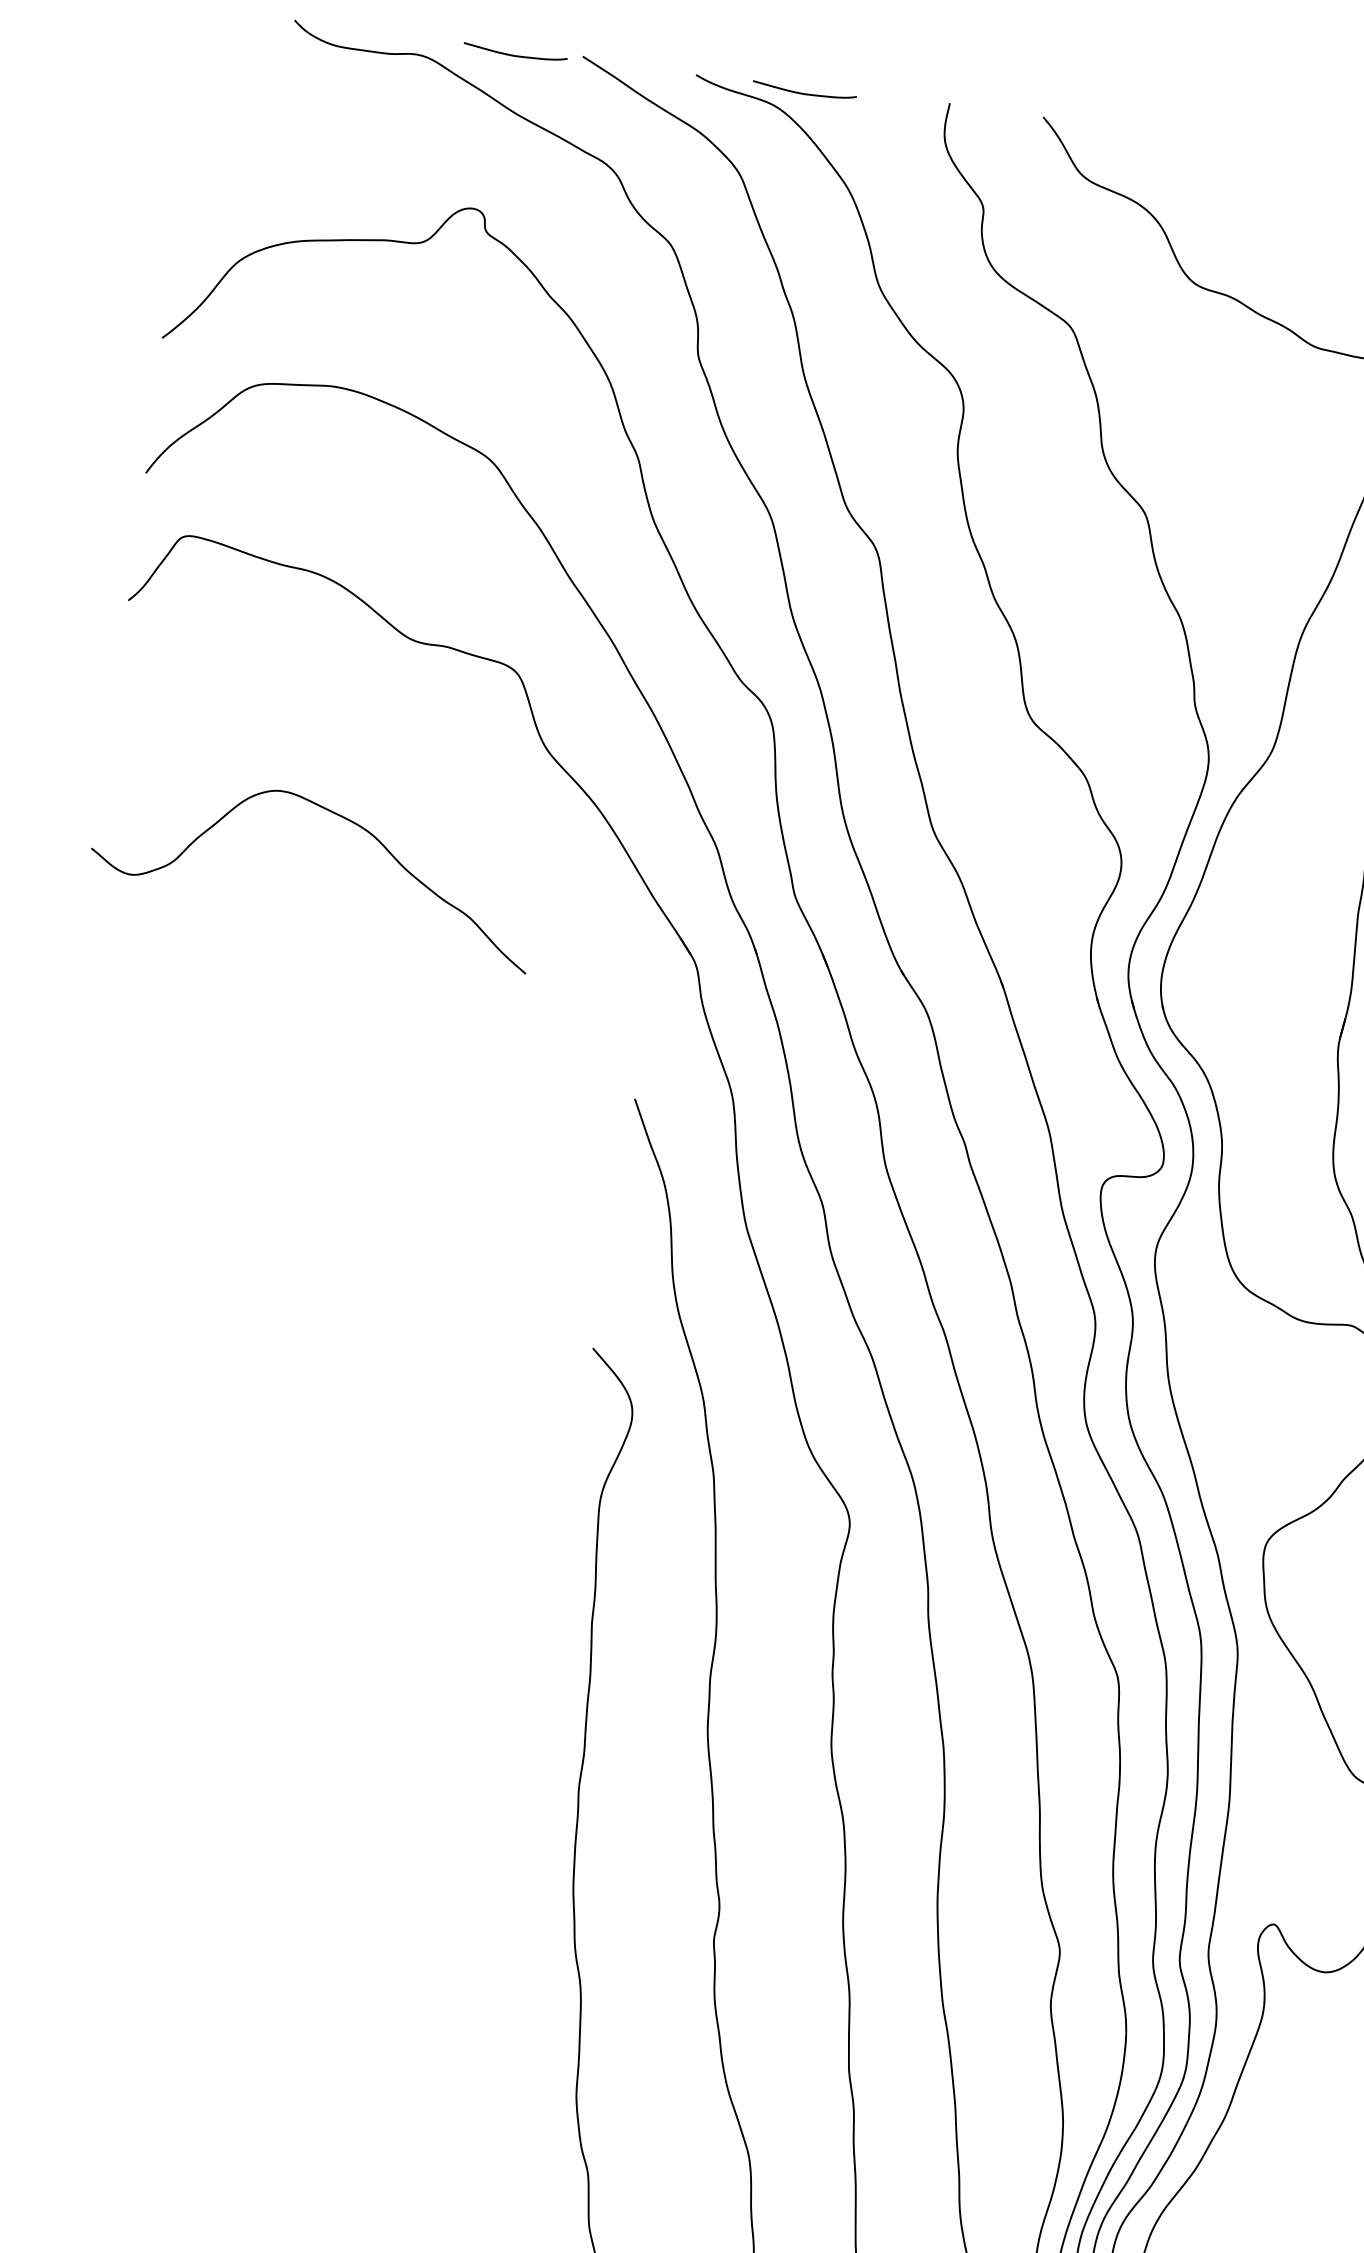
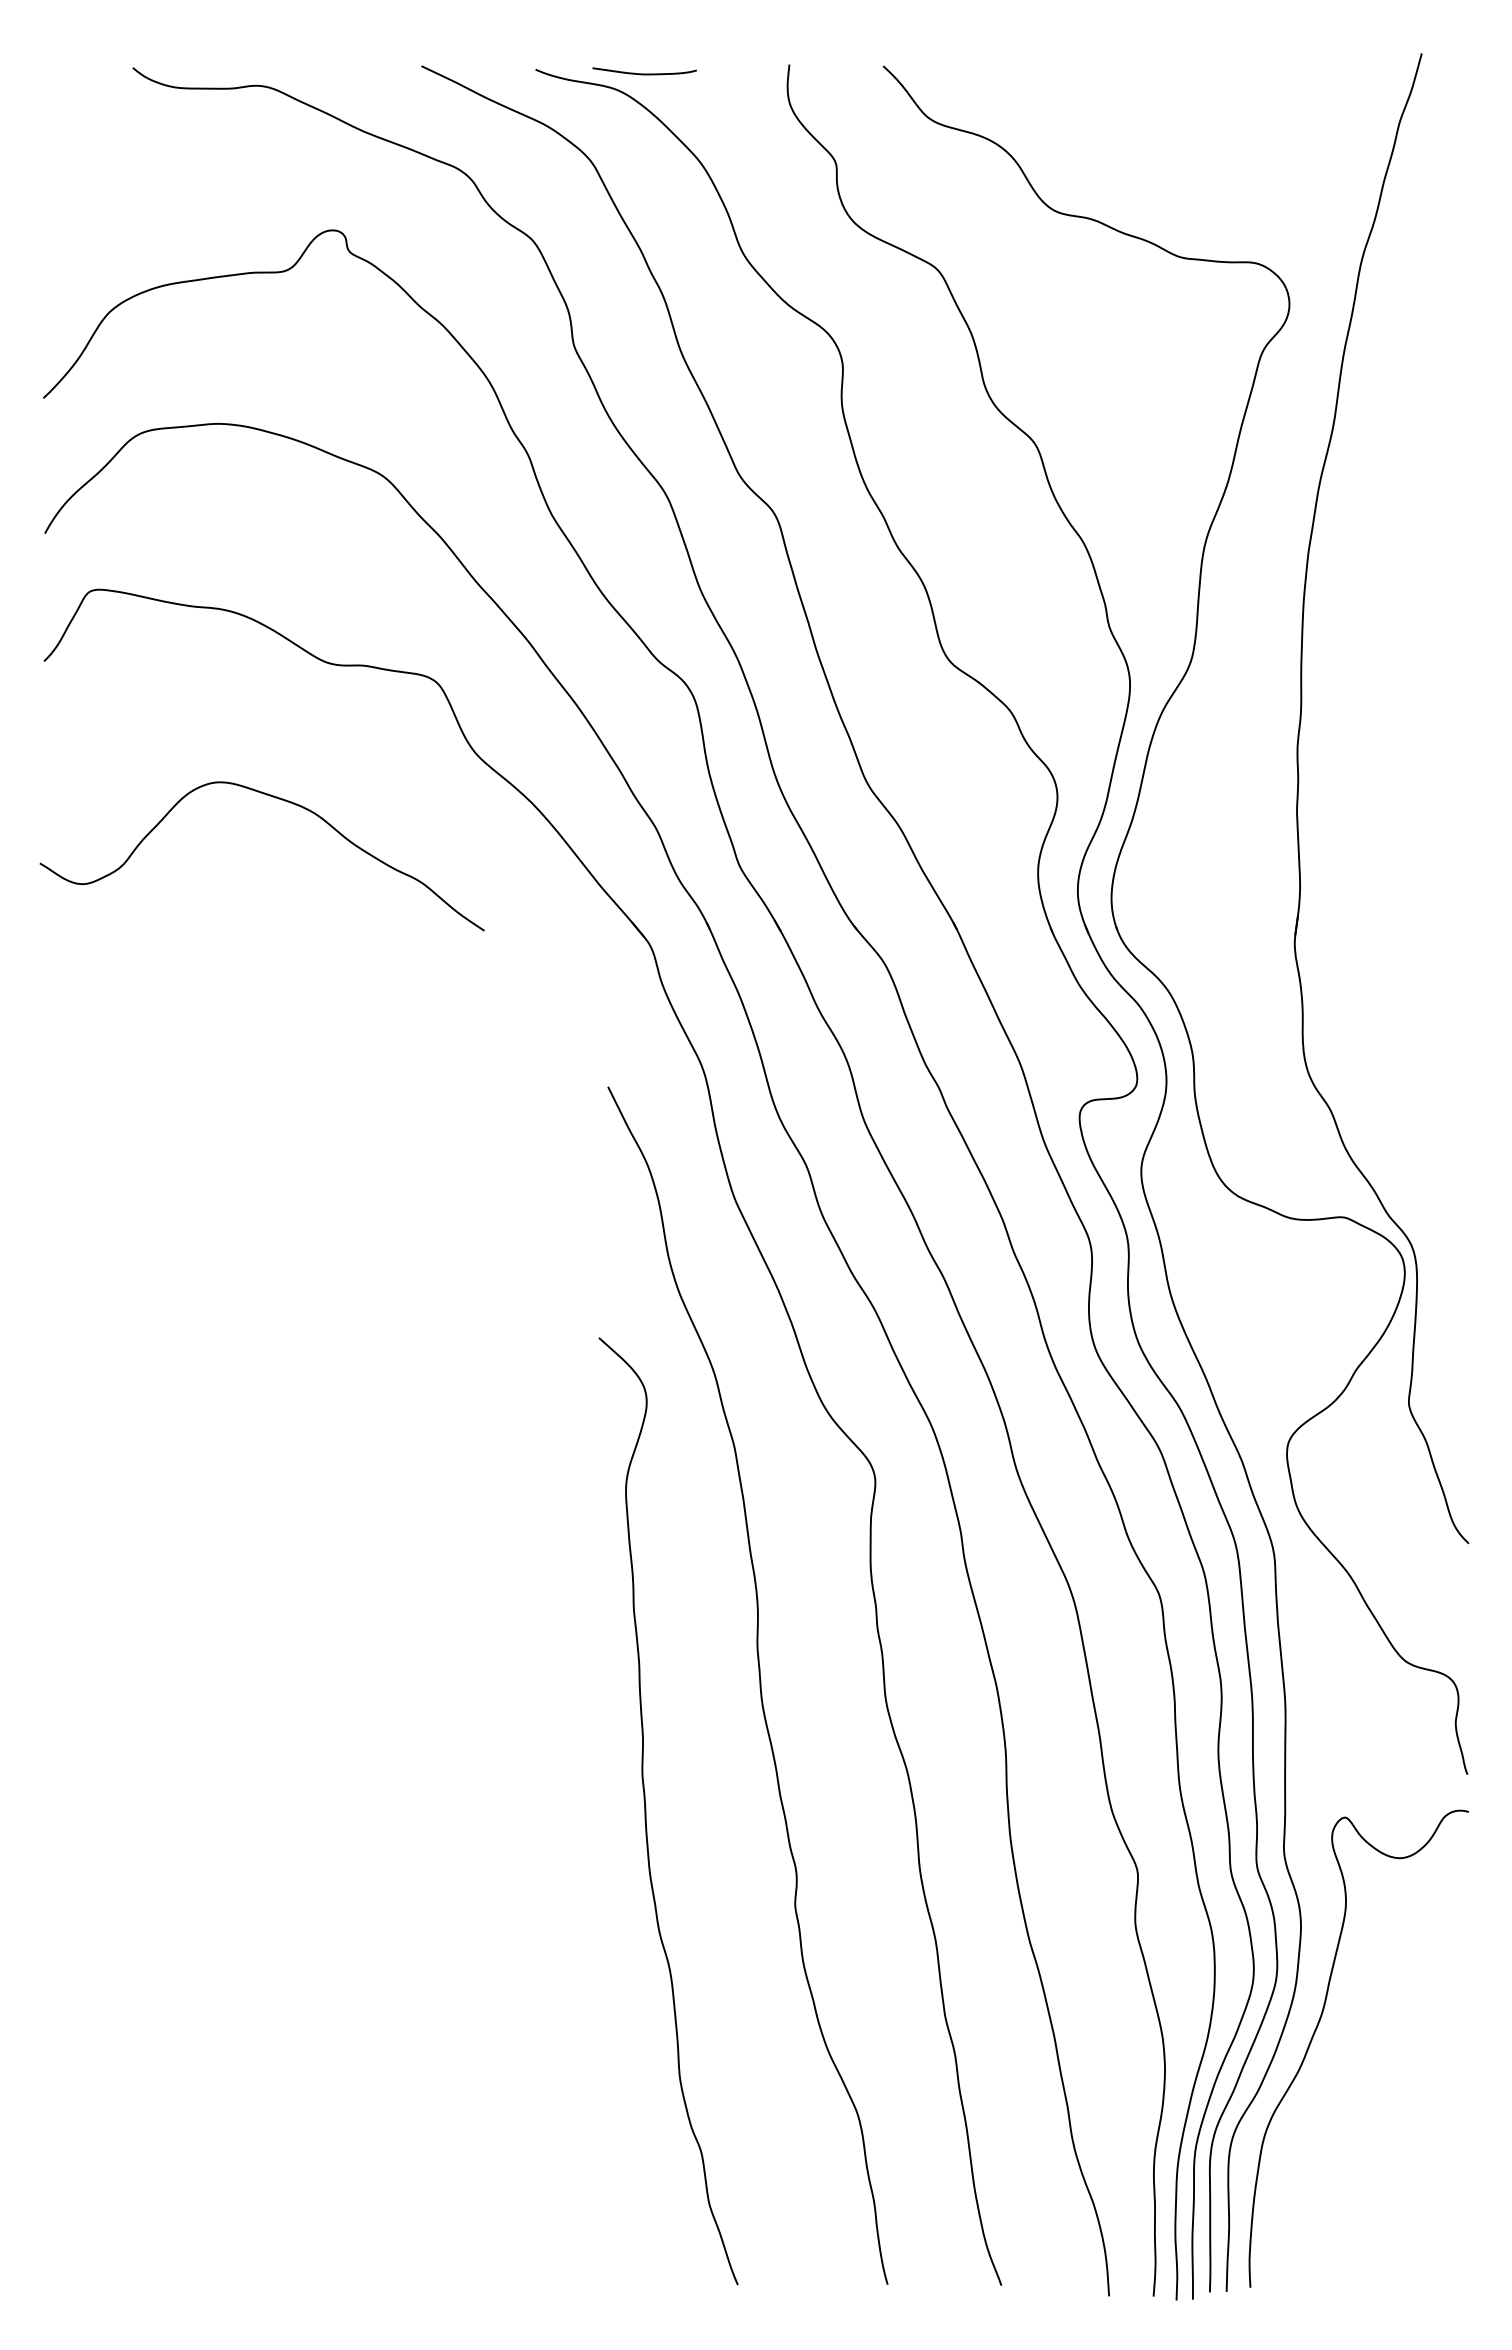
curve: (515, 55) -> (354, 73), removed
curve: (340, 817) -> (281, 800), moved

